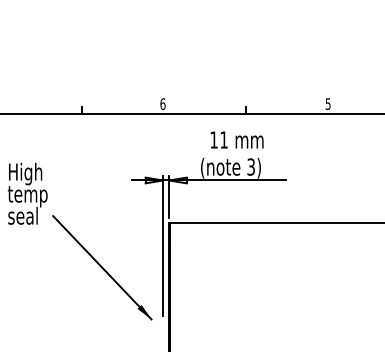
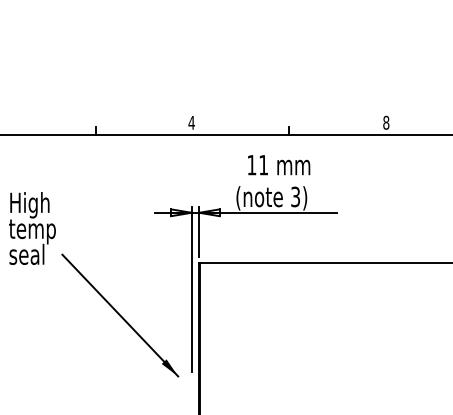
text: (327, 103) -> (385, 122), 5 -> 8
text: (162, 104) -> (191, 123), 6 -> 4

